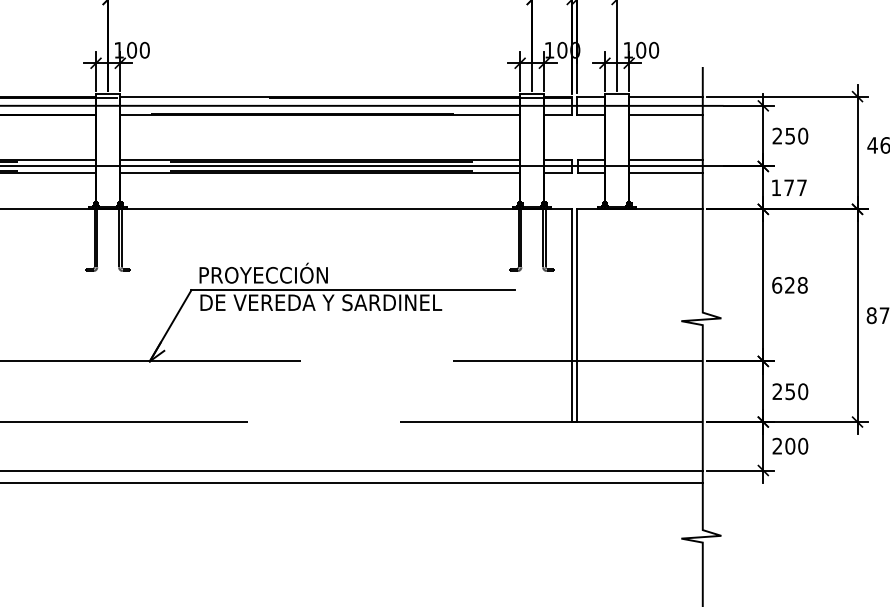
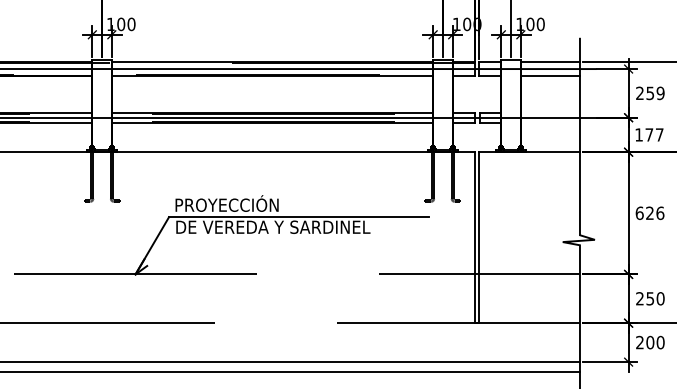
text: (803, 136) -> (660, 93), 250 -> 259
line: (665, 160) -> (550, 112), removed
line: (665, 172) -> (550, 122), removed
text: (802, 285) -> (660, 213), 628 -> 626

